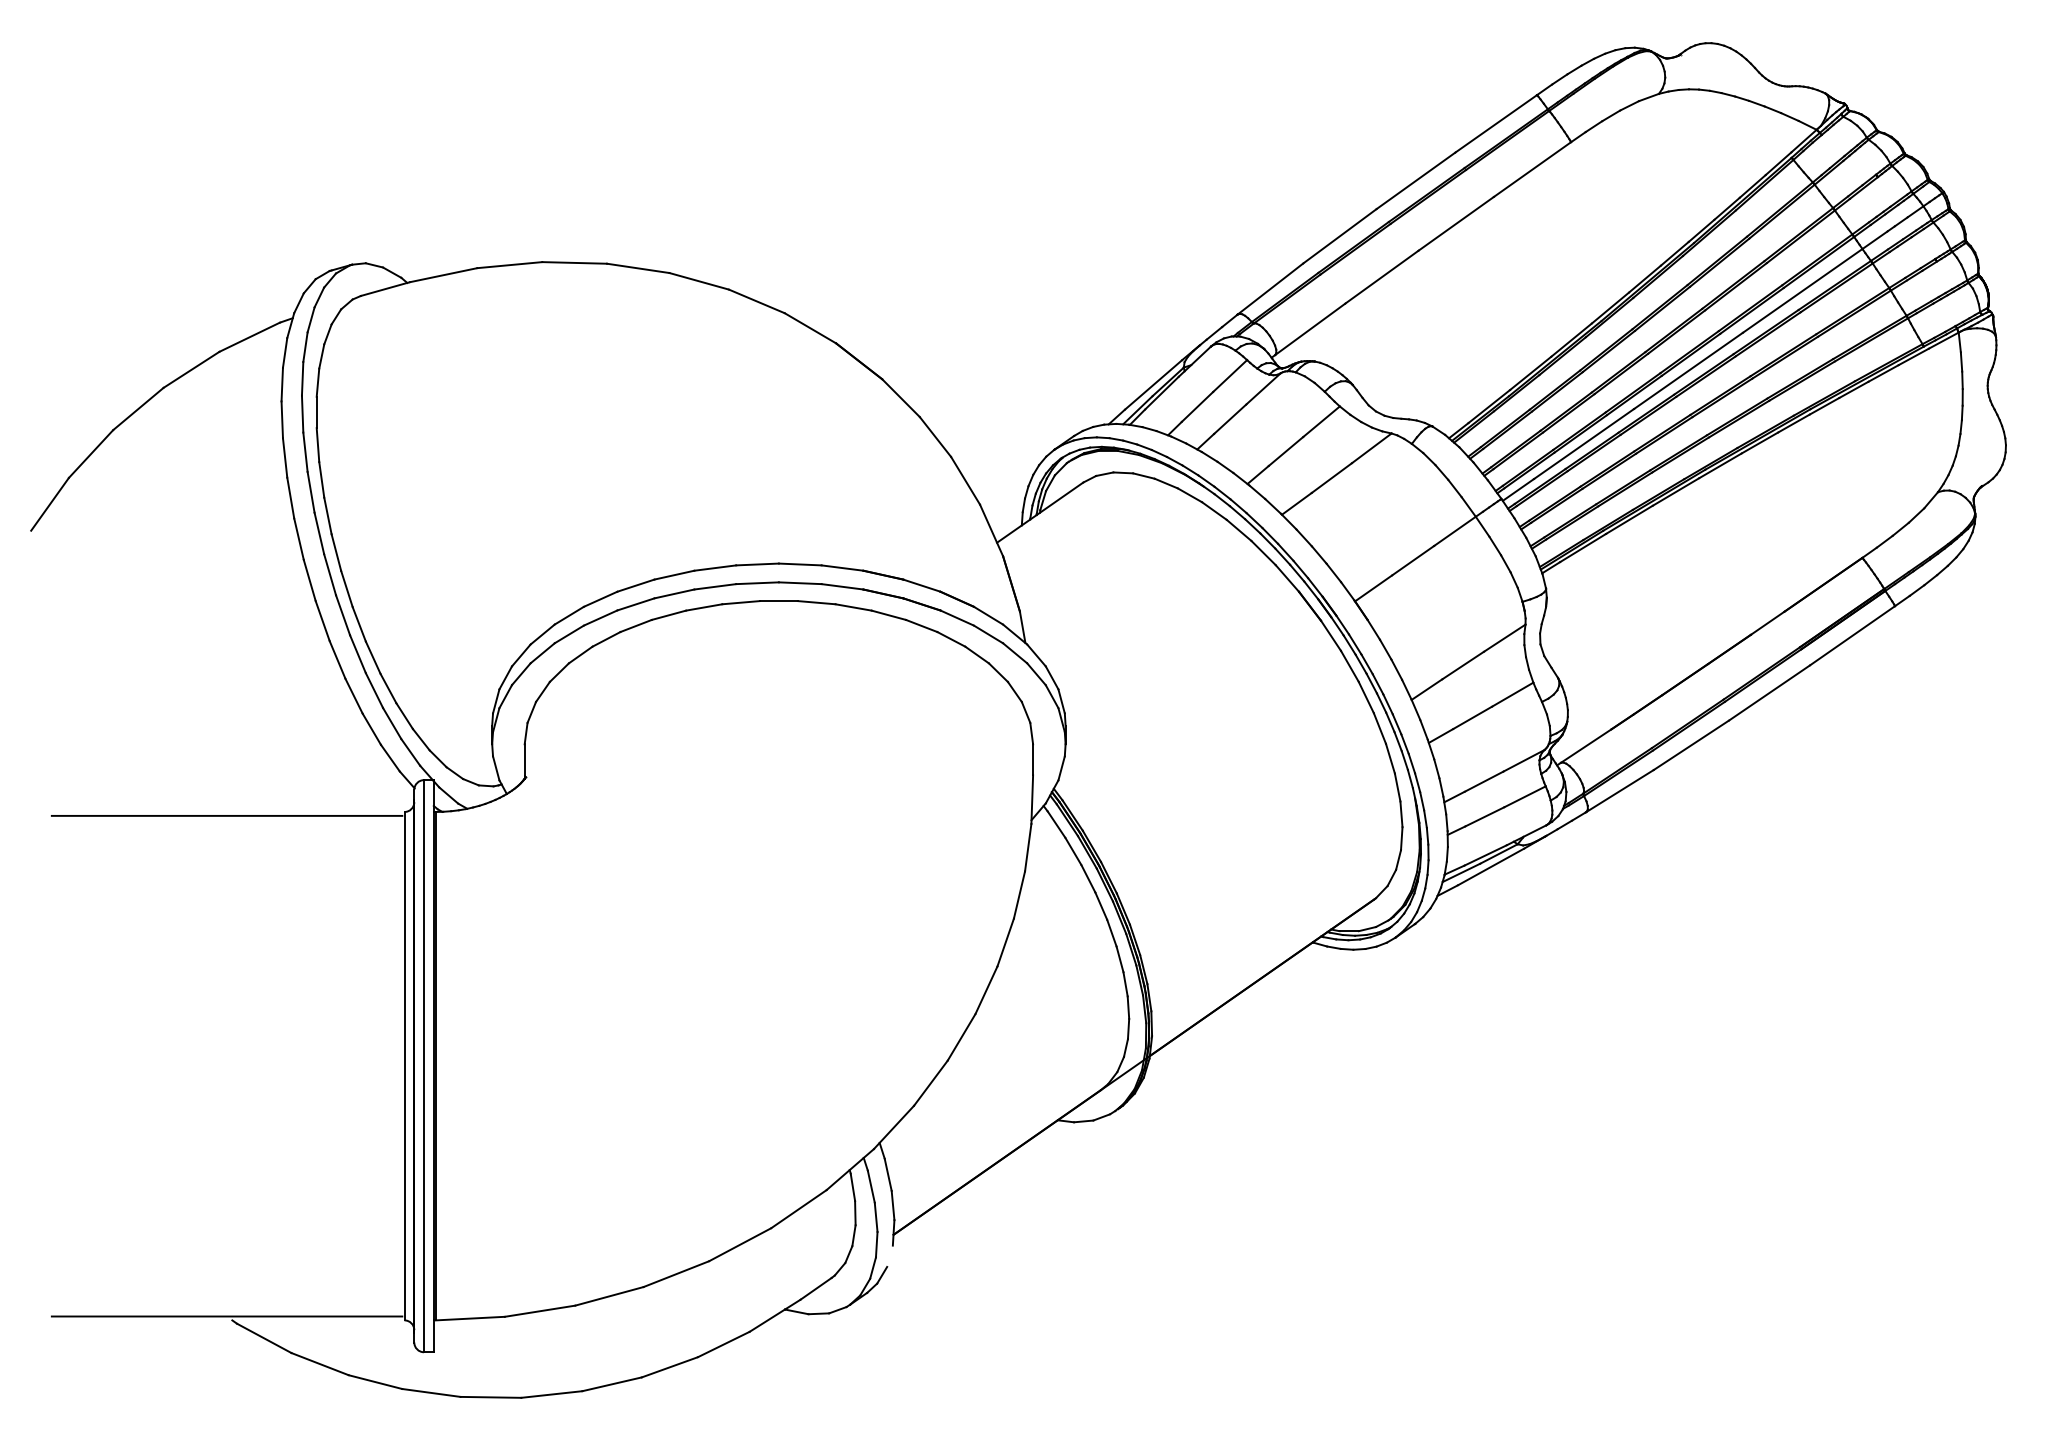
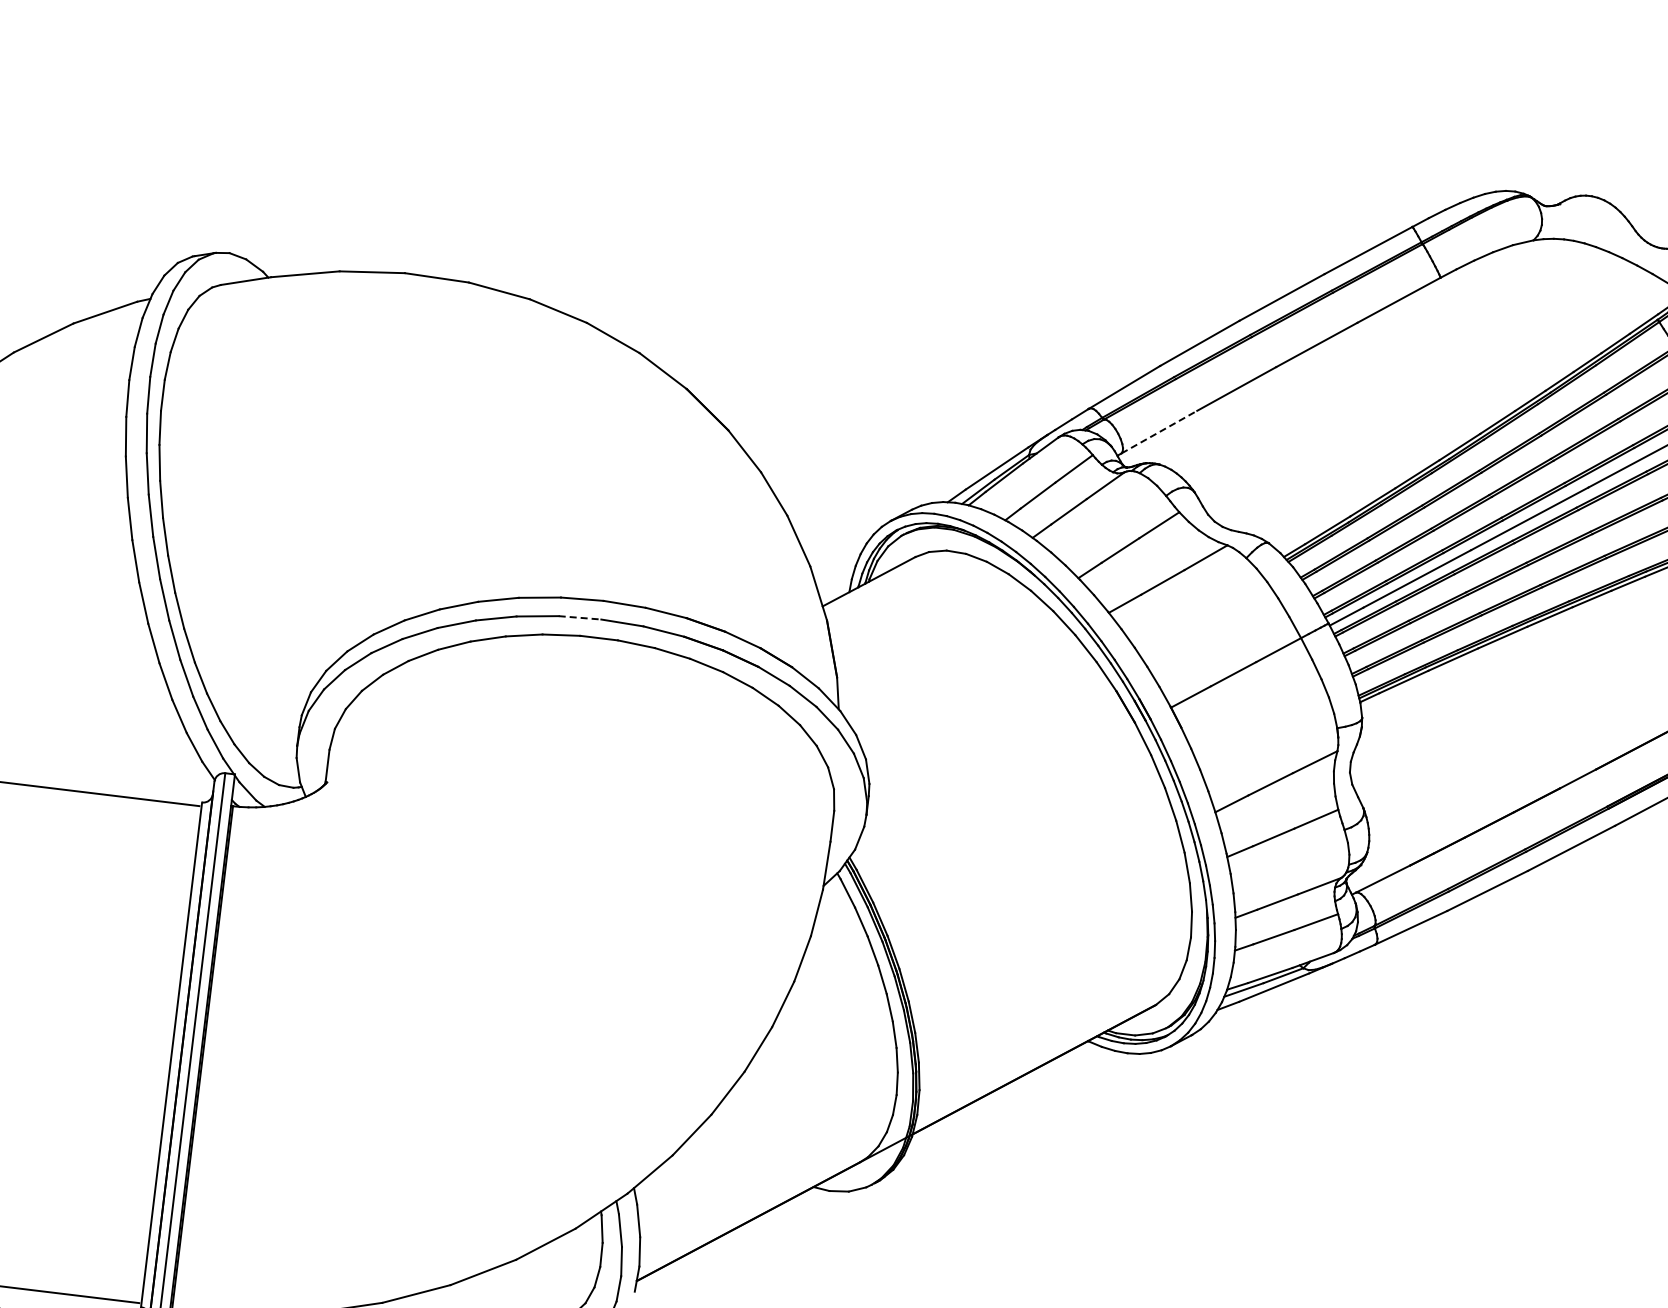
line: (1310, 328) -> (1159, 431), solid -> dashed
line: (758, 583) -> (580, 618), solid -> dashed

